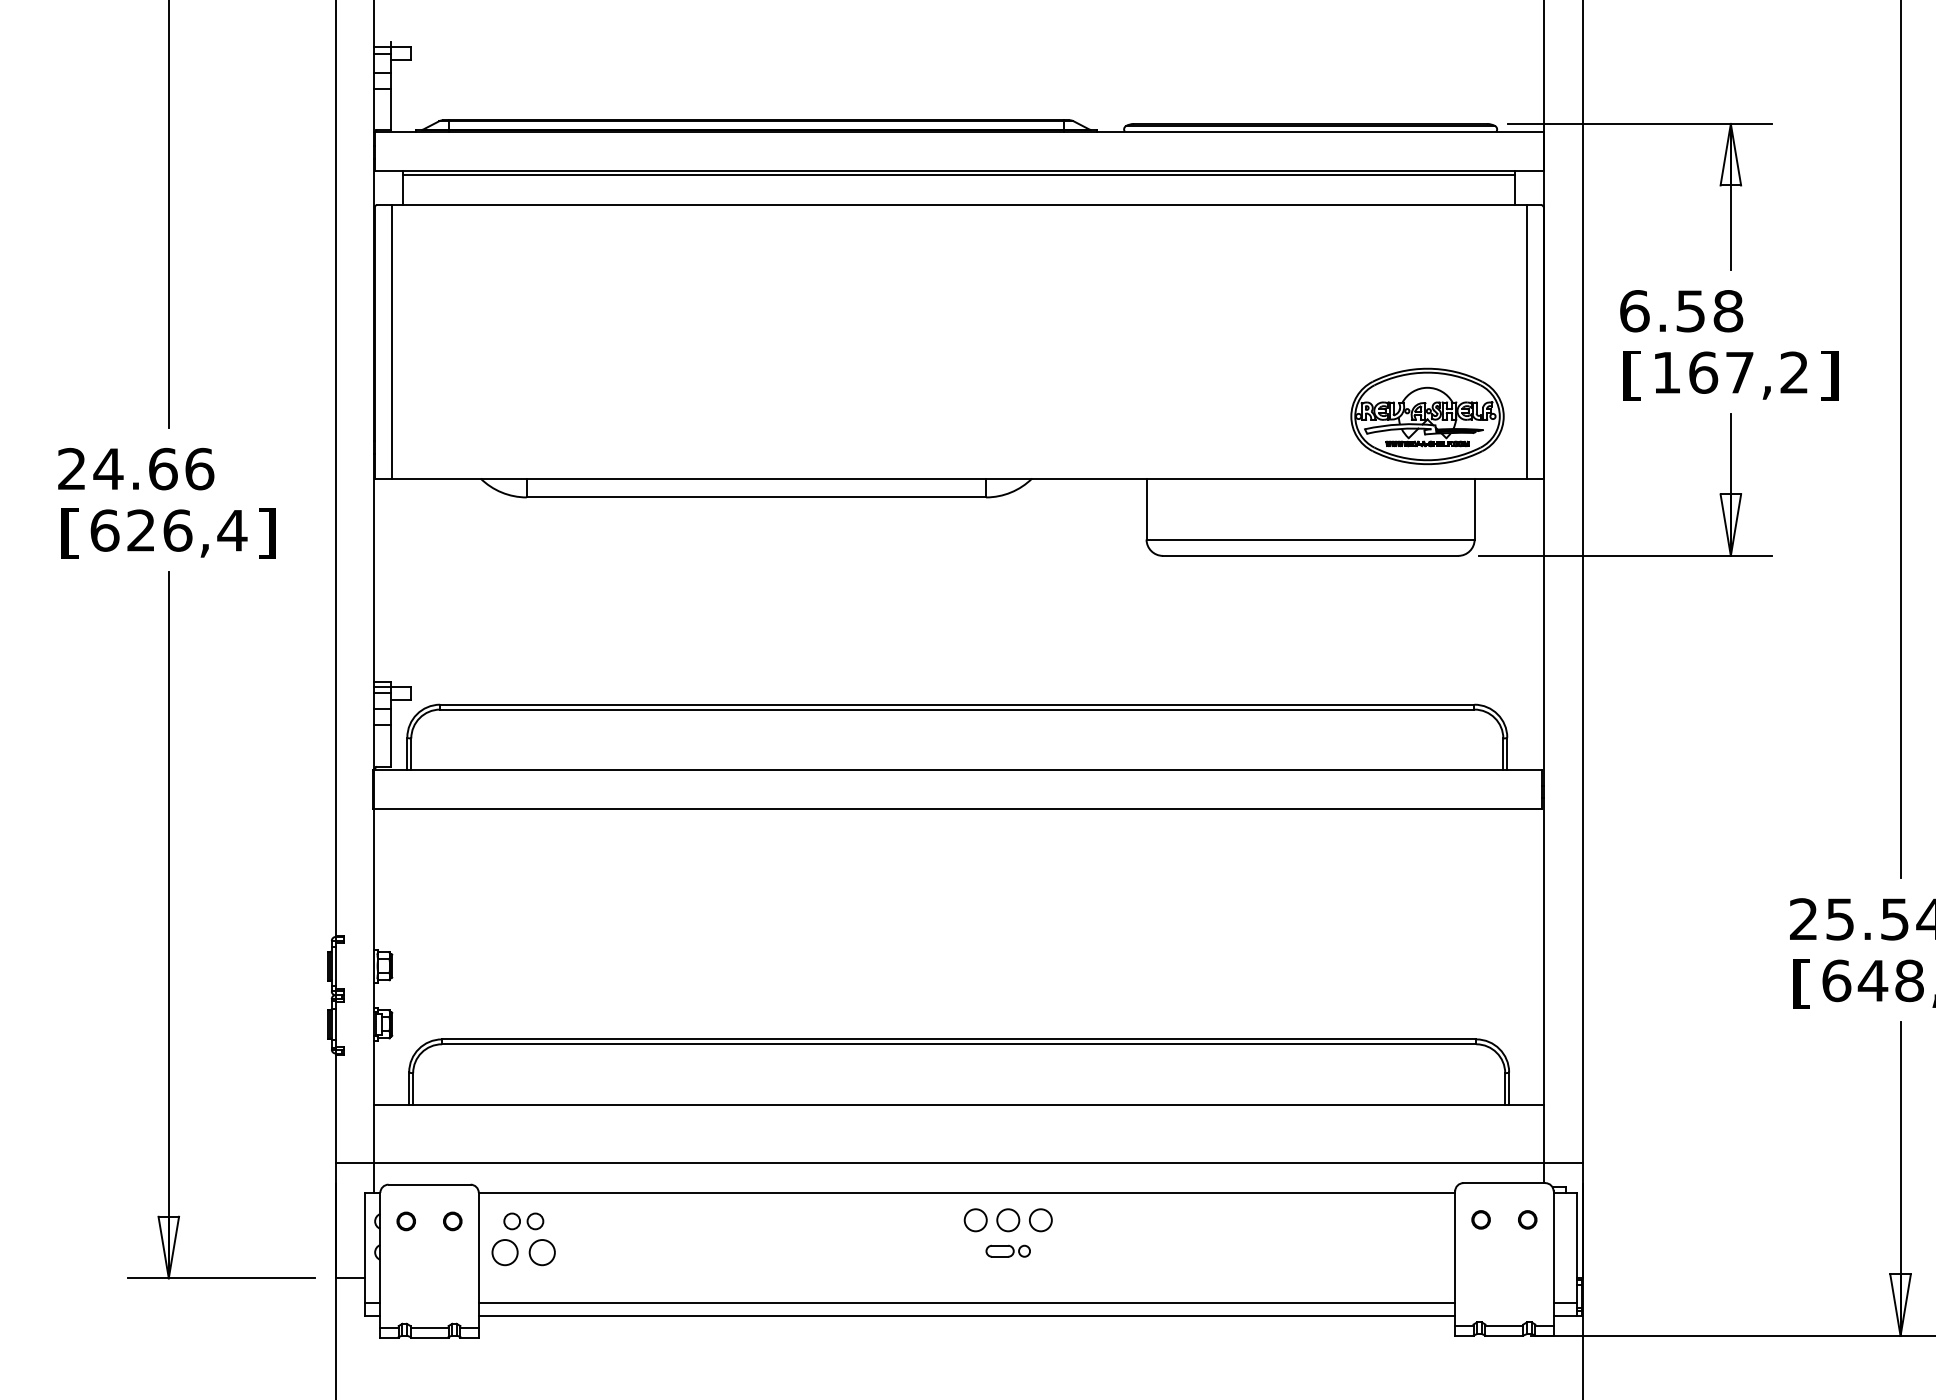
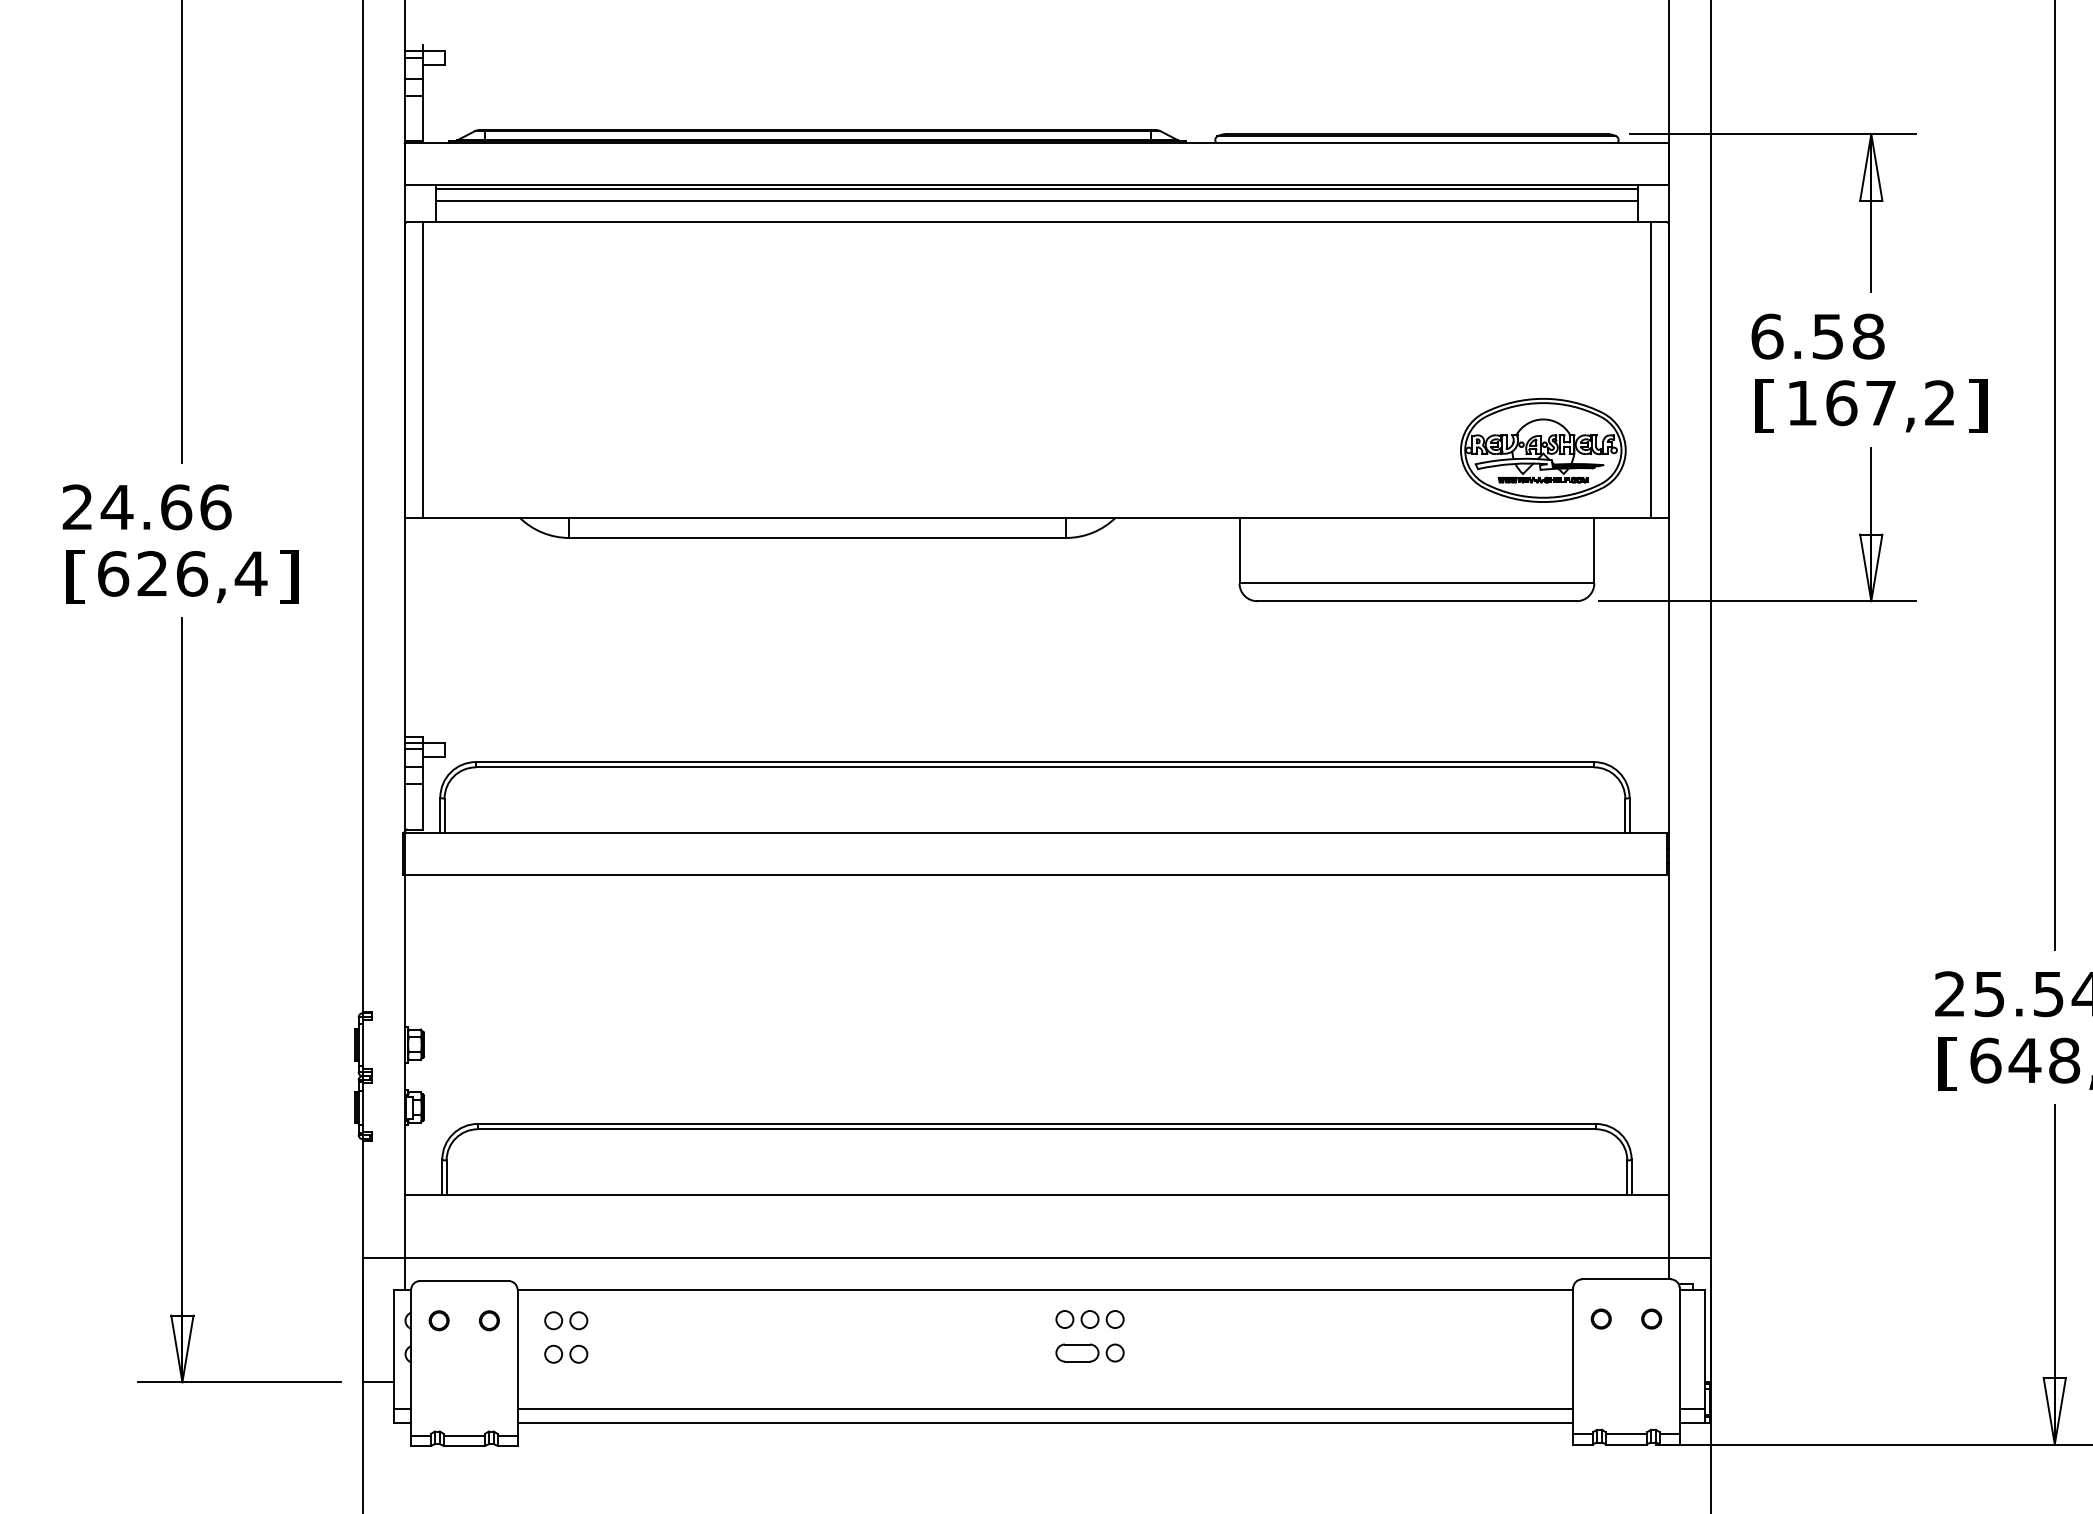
line: (958, 186) -> (1036, 201), added
part: (1007, 1220) -> (1089, 1319), size x0.71
part: (1007, 1250) -> (1089, 1352), size x1.43
part: (524, 1251) -> (566, 1353), size x0.62

